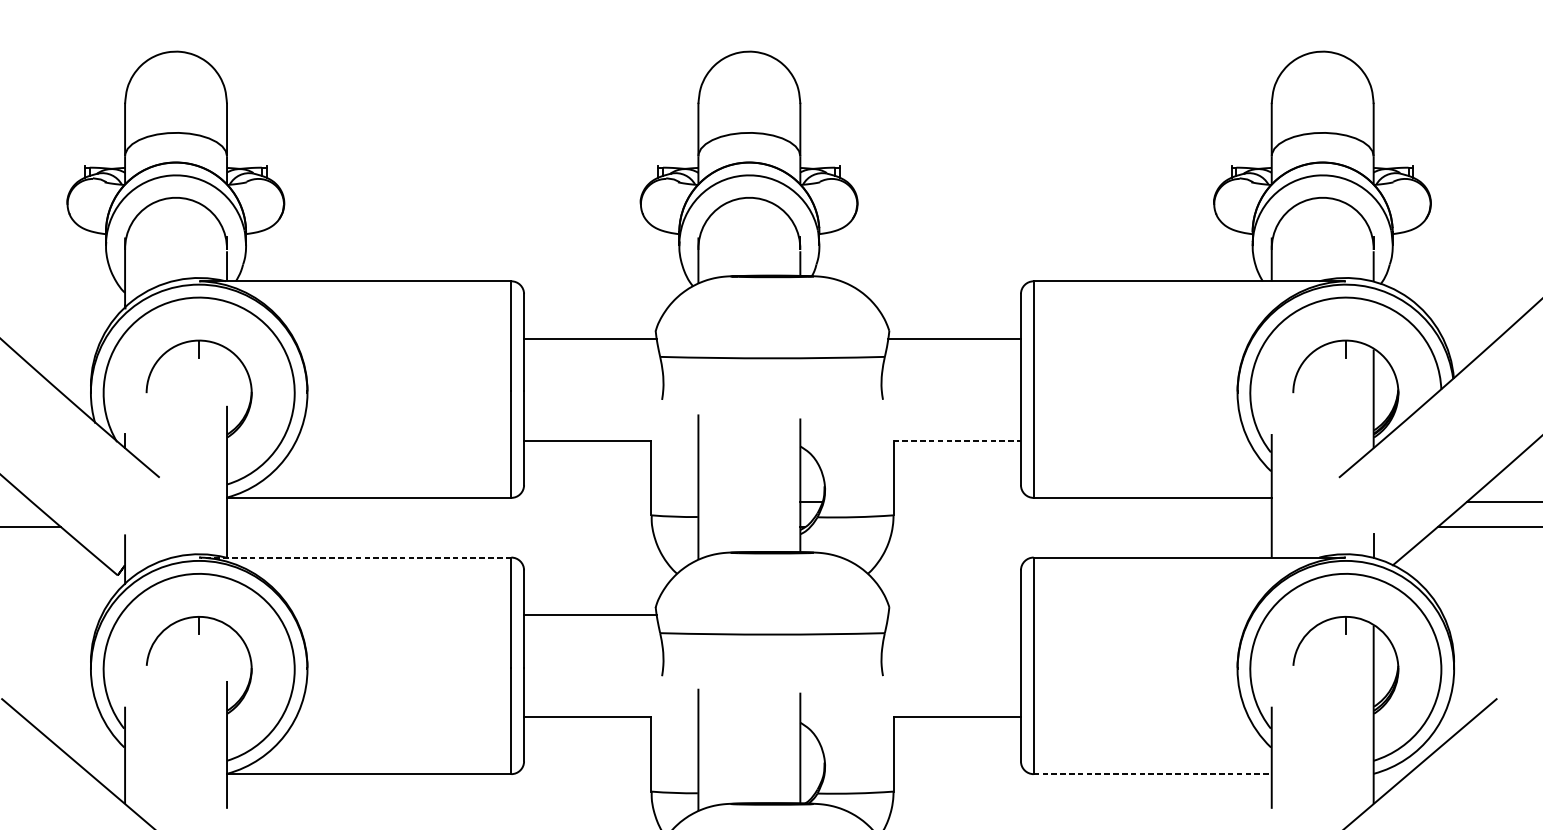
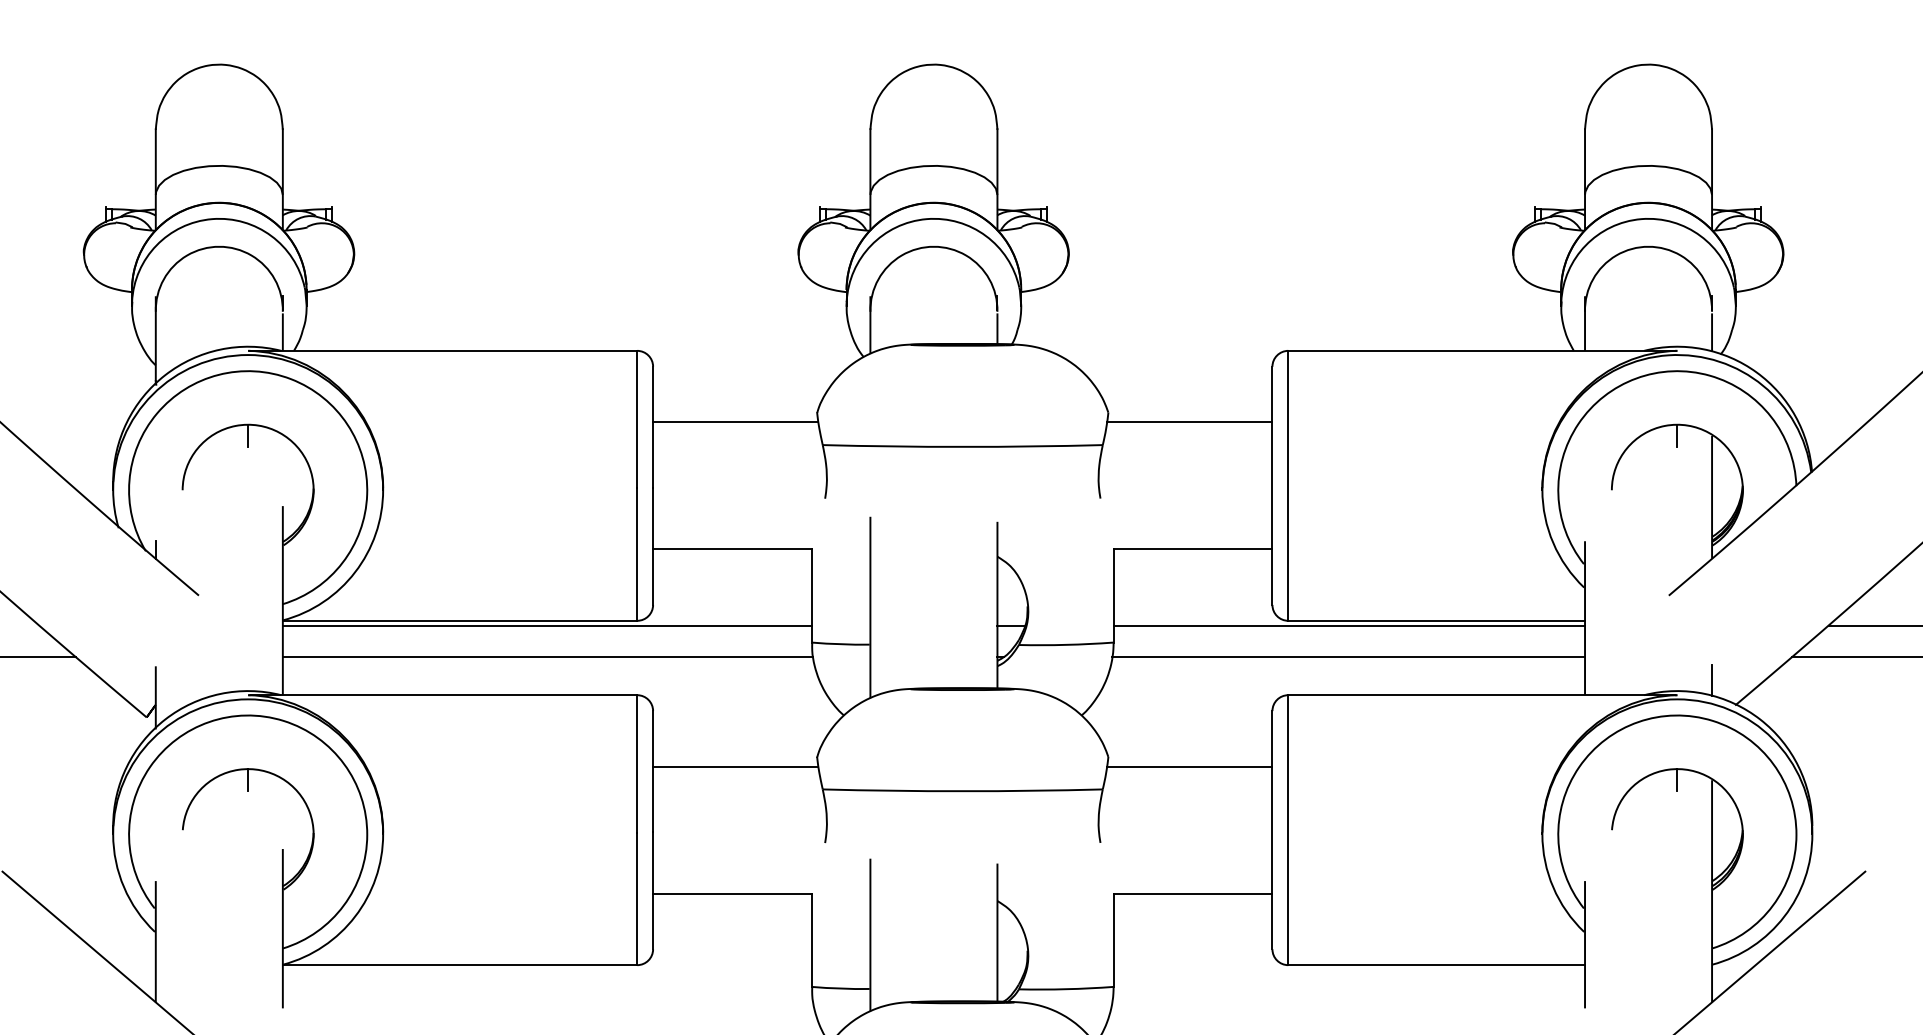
line: (957, 440) -> (1193, 549), dashed -> solid
line: (438, 501) -> (546, 625), added
line: (1082, 501) -> (1349, 625), added
line: (439, 527) -> (547, 657), added
line: (1081, 527) -> (1348, 657), added
line: (355, 557) -> (443, 695), dashed -> solid
line: (954, 614) -> (1189, 766), added
line: (1153, 774) -> (1437, 965), dashed -> solid

